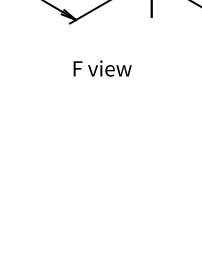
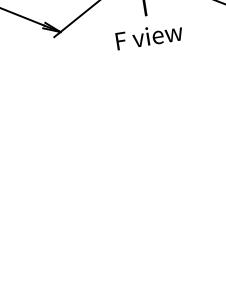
text: (102, 68) -> (149, 36), moved

